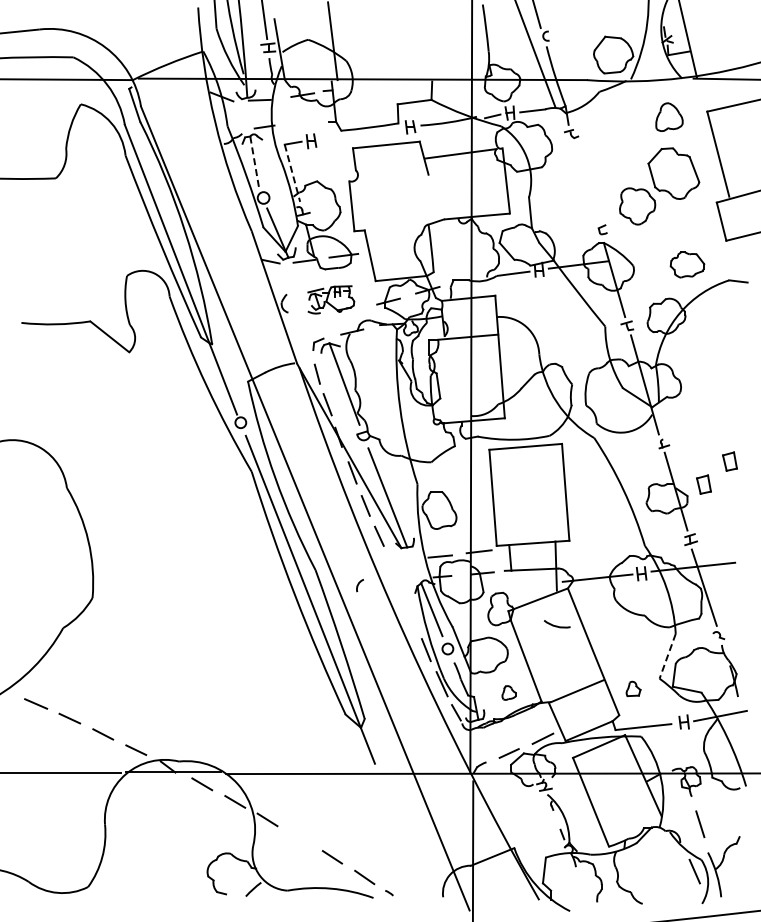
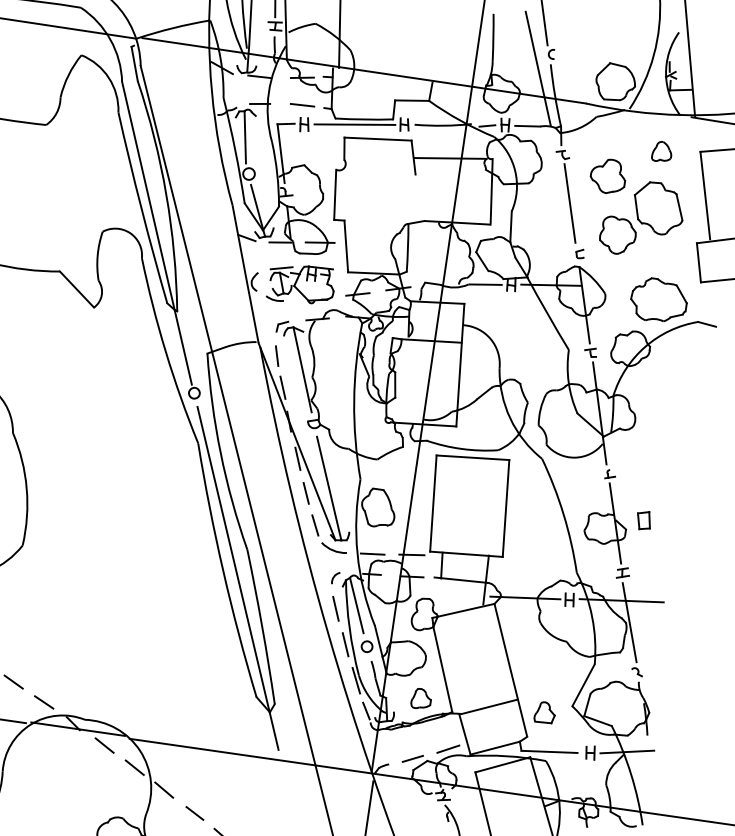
part: (669, 116) -> (662, 151), size x0.71
line: (306, 122) -> (302, 105), added
line: (361, 133) -> (355, 124), added
part: (619, 148) -> (608, 175), added
line: (254, 162) -> (245, 137), dashed -> solid
line: (292, 173) -> (281, 153), dashed -> solid
line: (585, 181) -> (569, 203), added
part: (687, 264) -> (659, 300), size x1.67
part: (330, 299) -> (300, 284), size x1.43
part: (729, 461) -> (672, 501), removed
arc: (359, 584) -> (335, 576), moved
line: (411, 615) -> (335, 608), added
arc: (556, 625) -> (333, 549), moved
line: (667, 656) -> (583, 685), dashed -> solid
part: (633, 688) -> (545, 712), size x1.43
part: (508, 692) -> (420, 698), size x1.43
line: (301, 838) -> (195, 813), added

